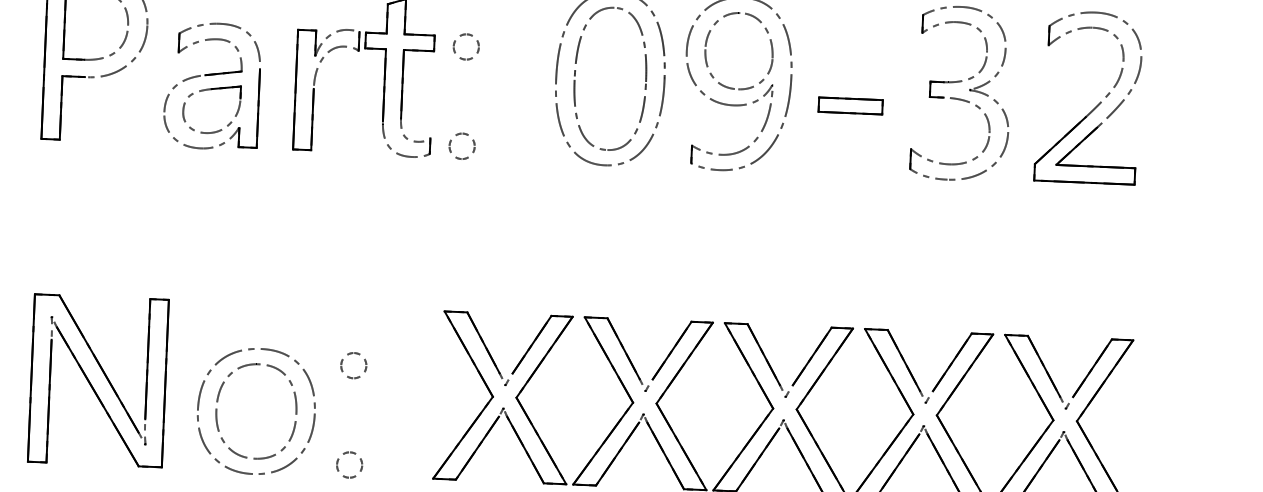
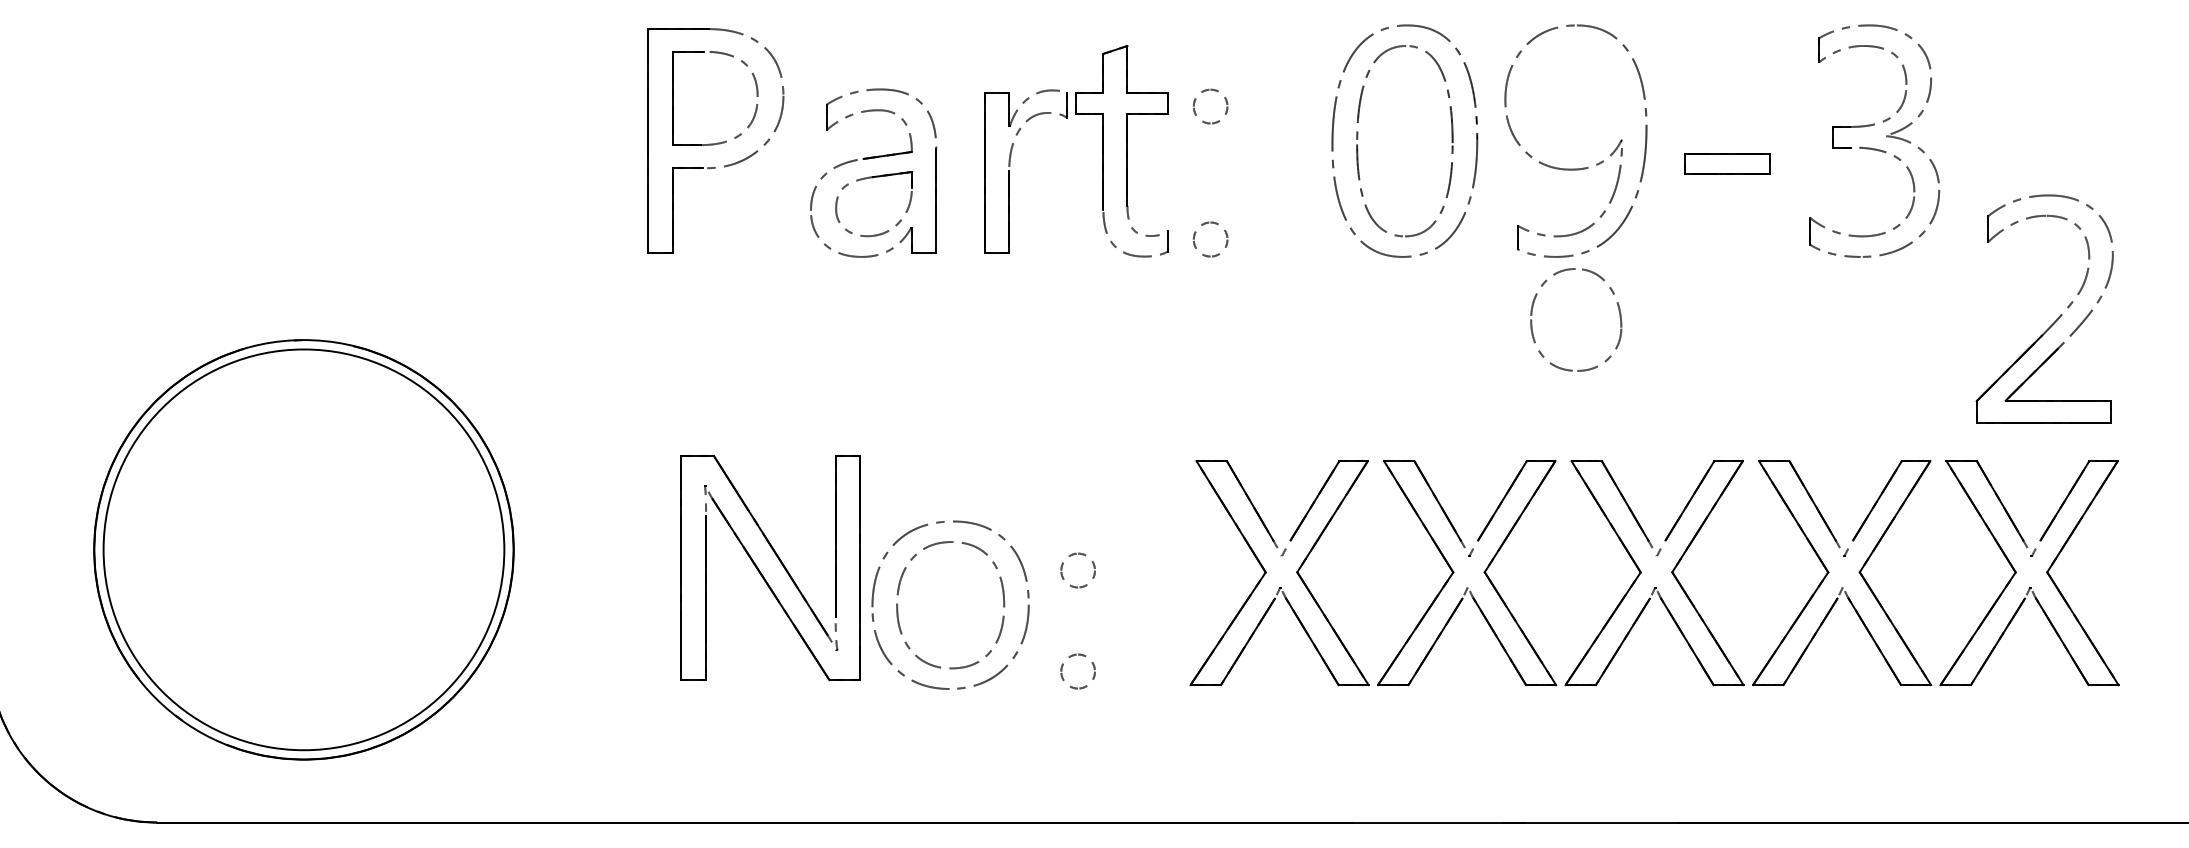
part: (770, 45) -> (1618, 310), moved
part: (1098, 103) -> (2058, 316), moved
part: (342, 361) -> (1063, 565), moved
part: (91, 383) -> (761, 572), moved

